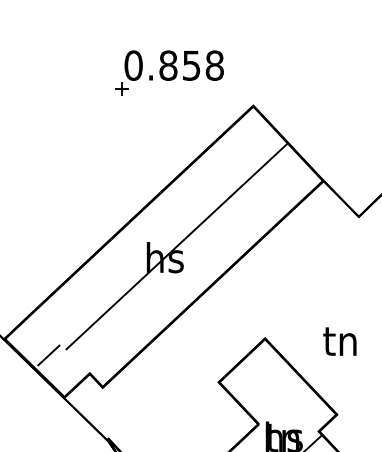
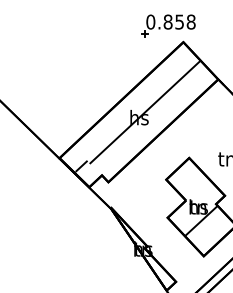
part: (169, 72) -> (168, 25), moved

